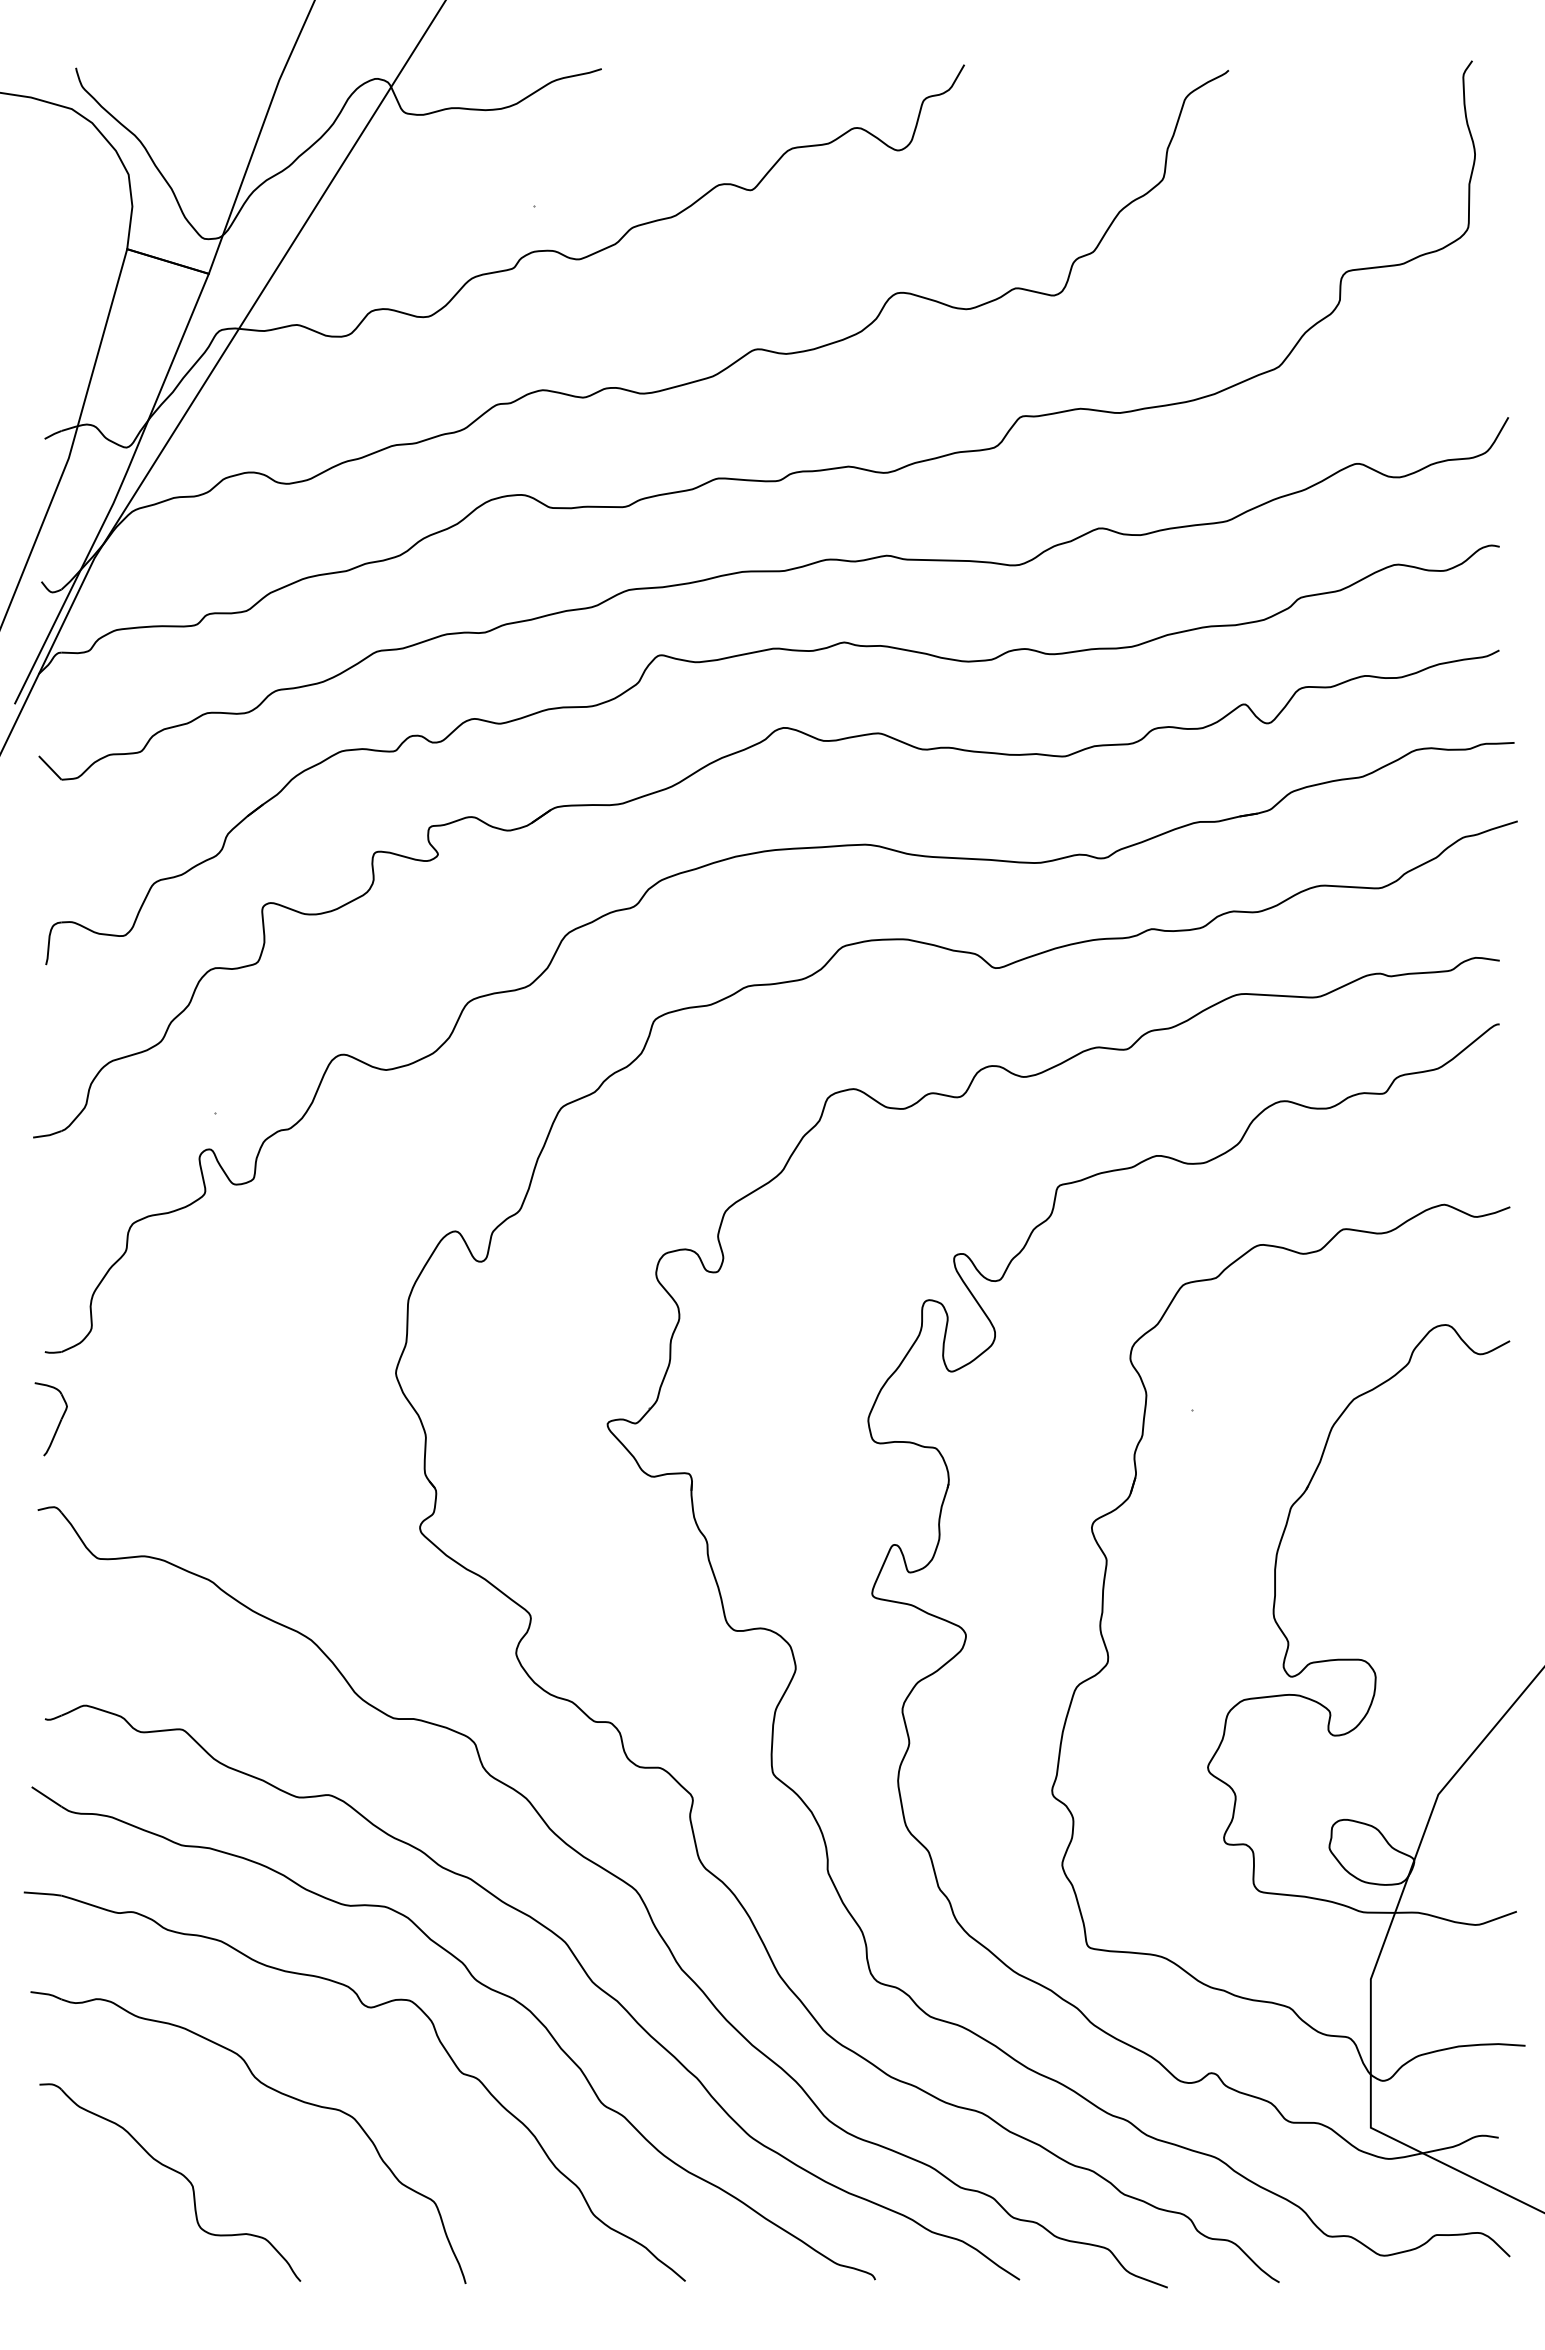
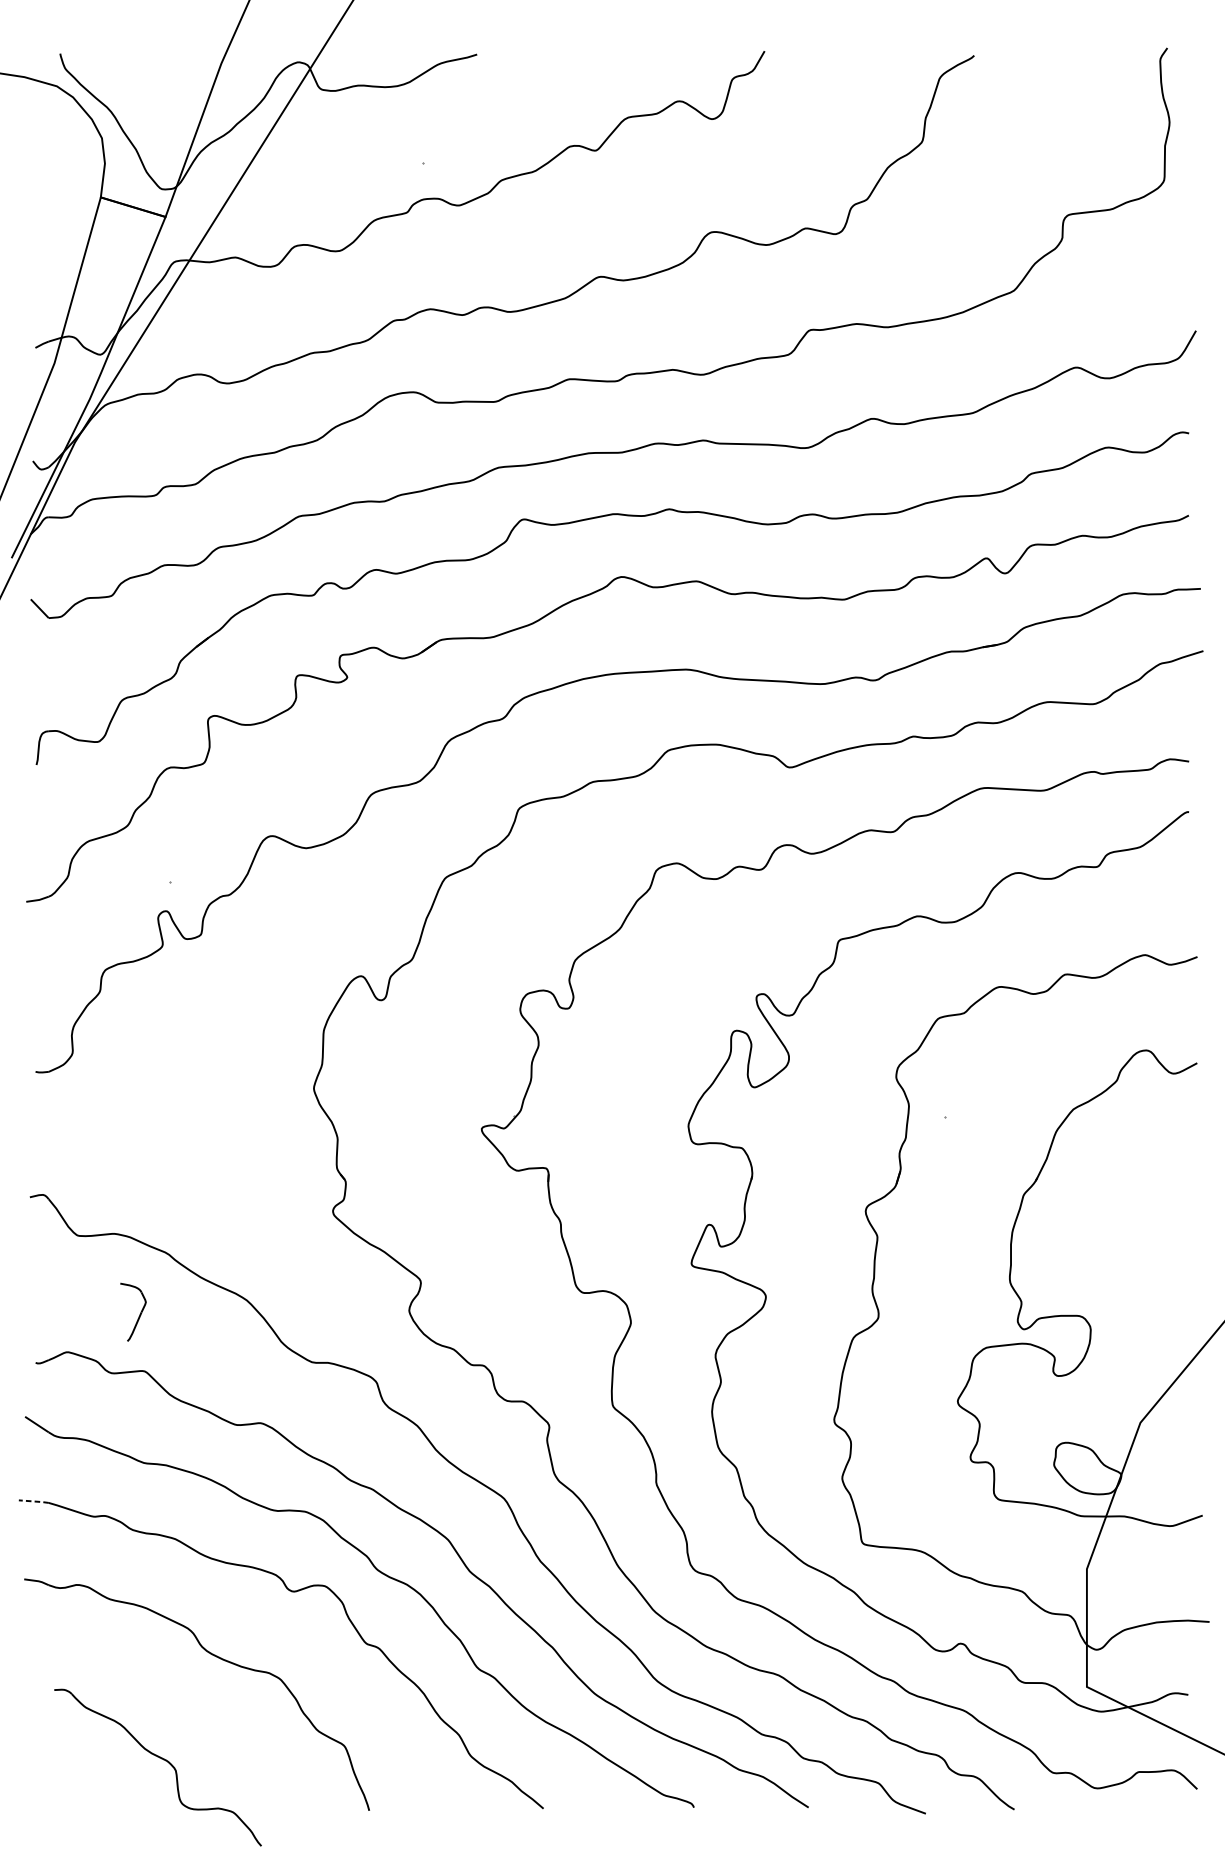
part: (58, 1423) -> (139, 1315), moved
line: (43, 1893) -> (34, 1501), solid -> dashed
part: (176, 2172) -> (162, 1759), moved

